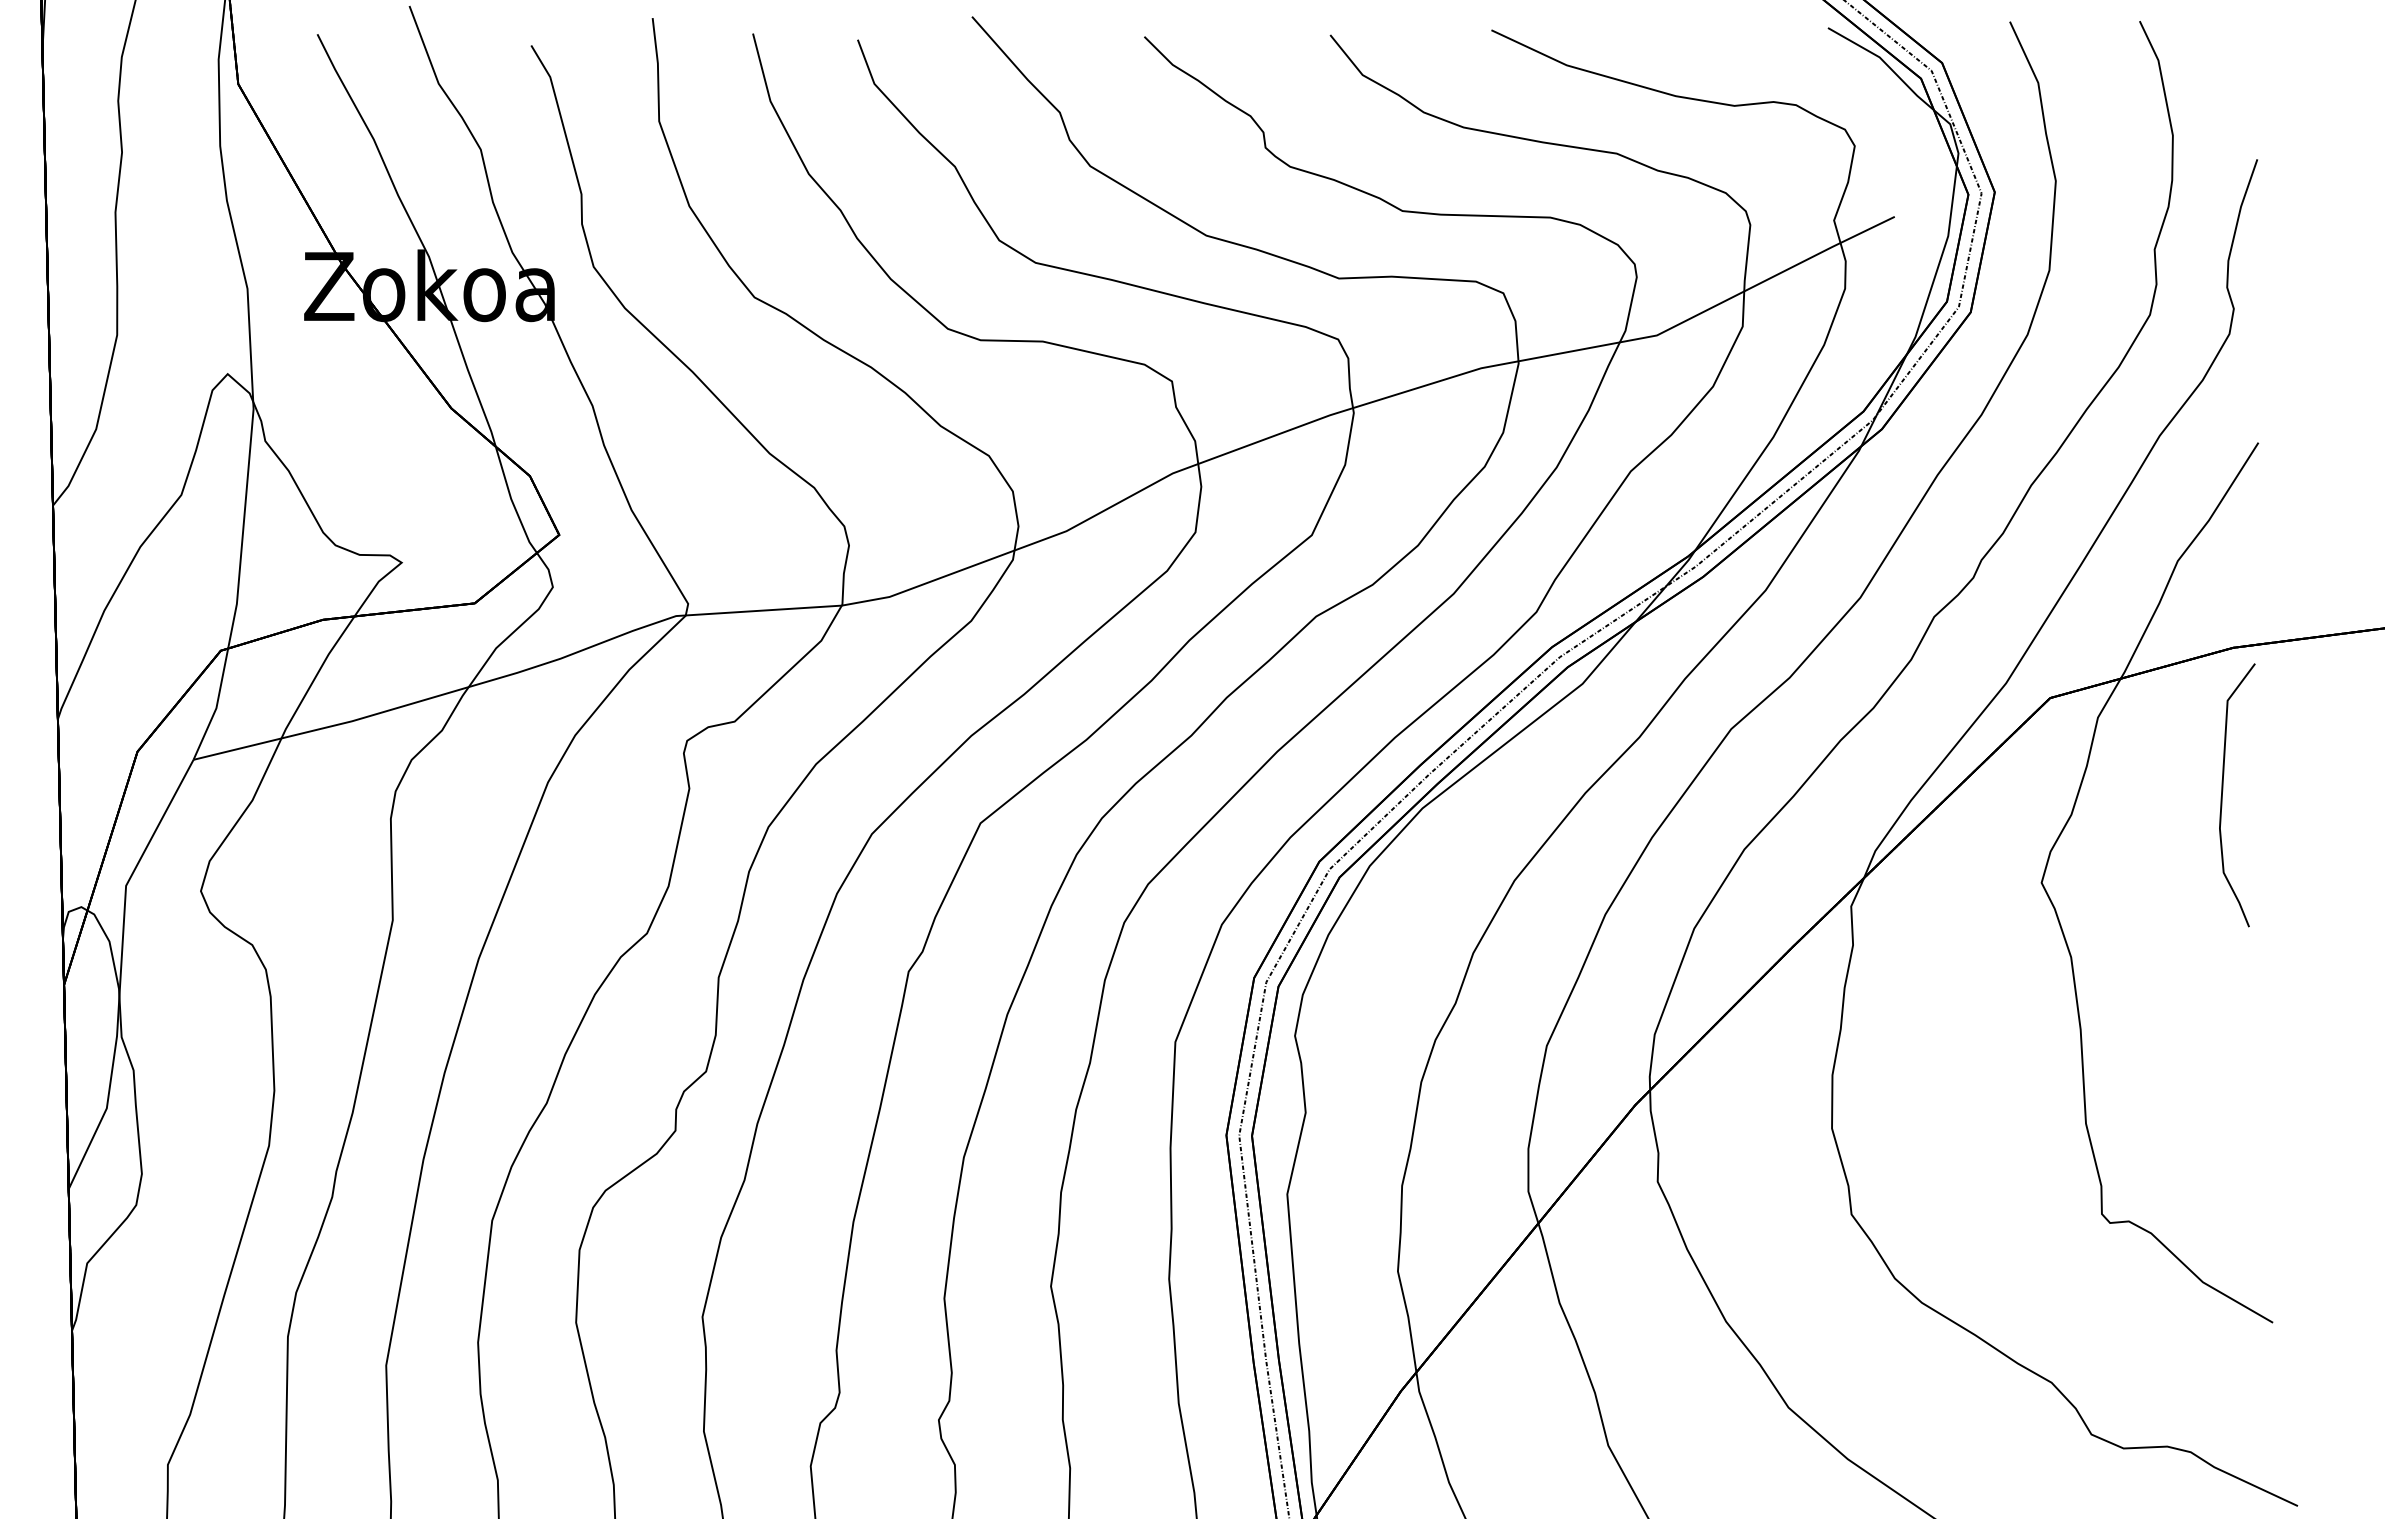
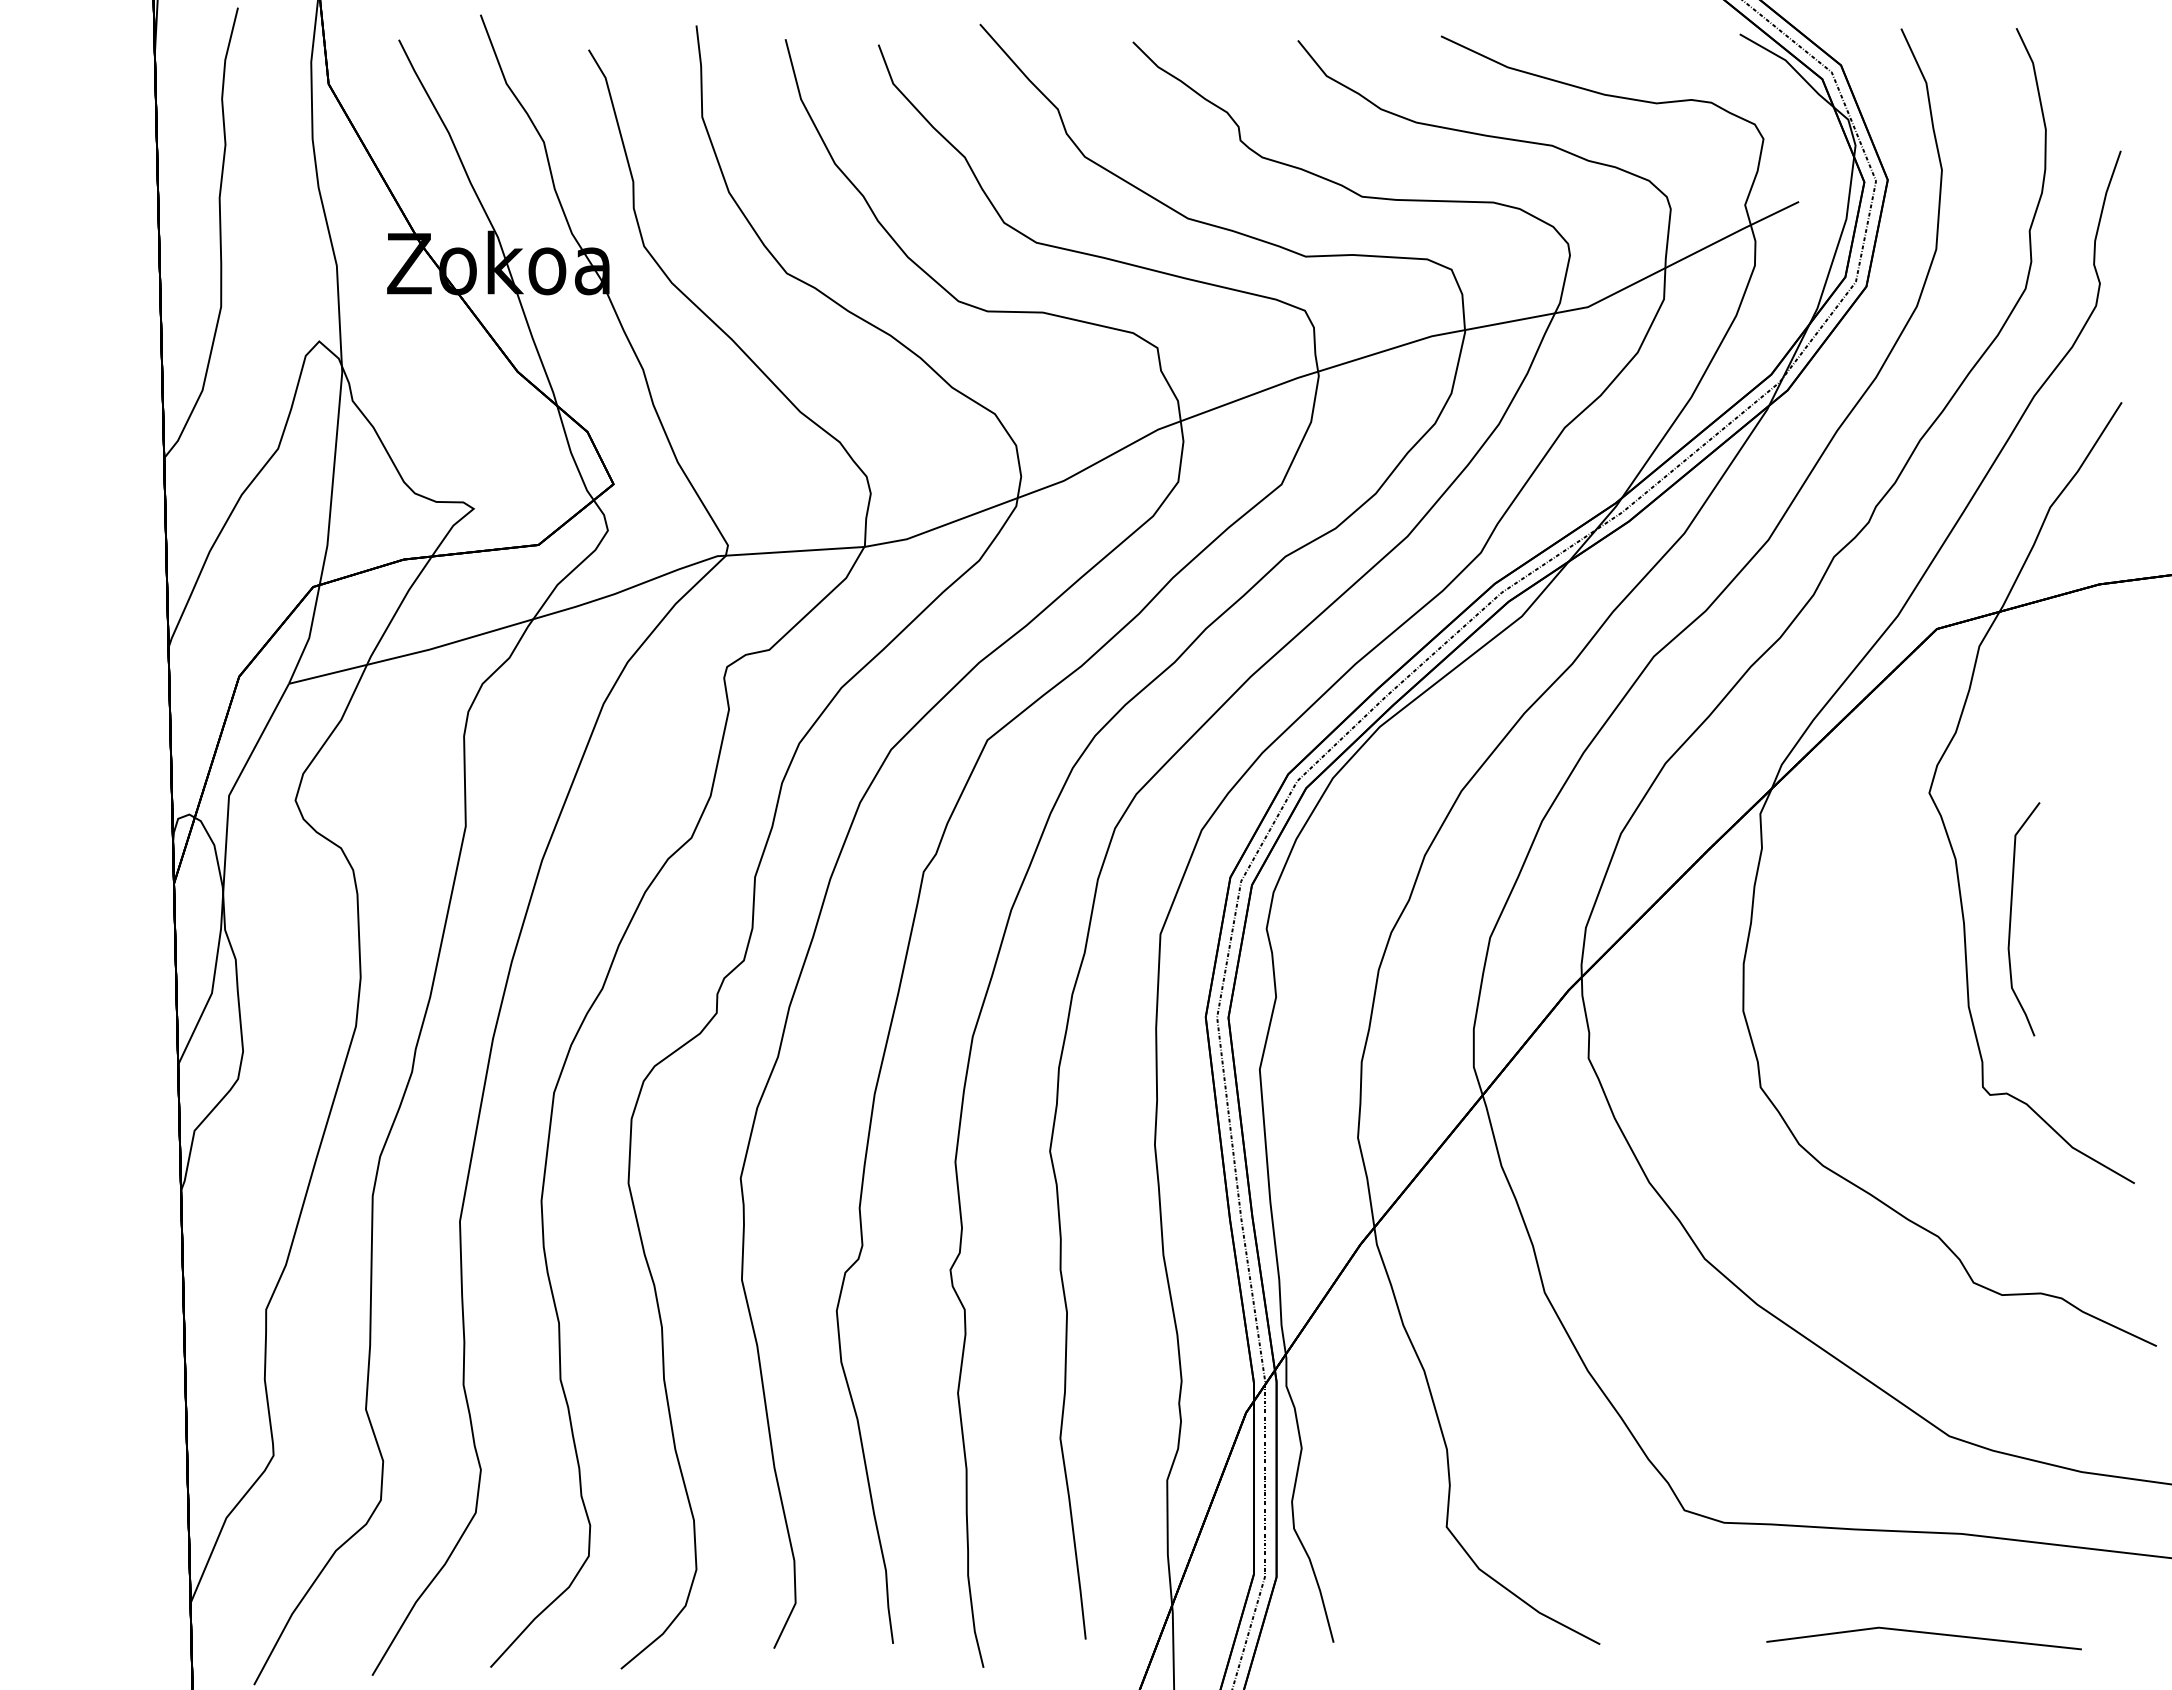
curve: (2223, 795) -> (2011, 919), moved

